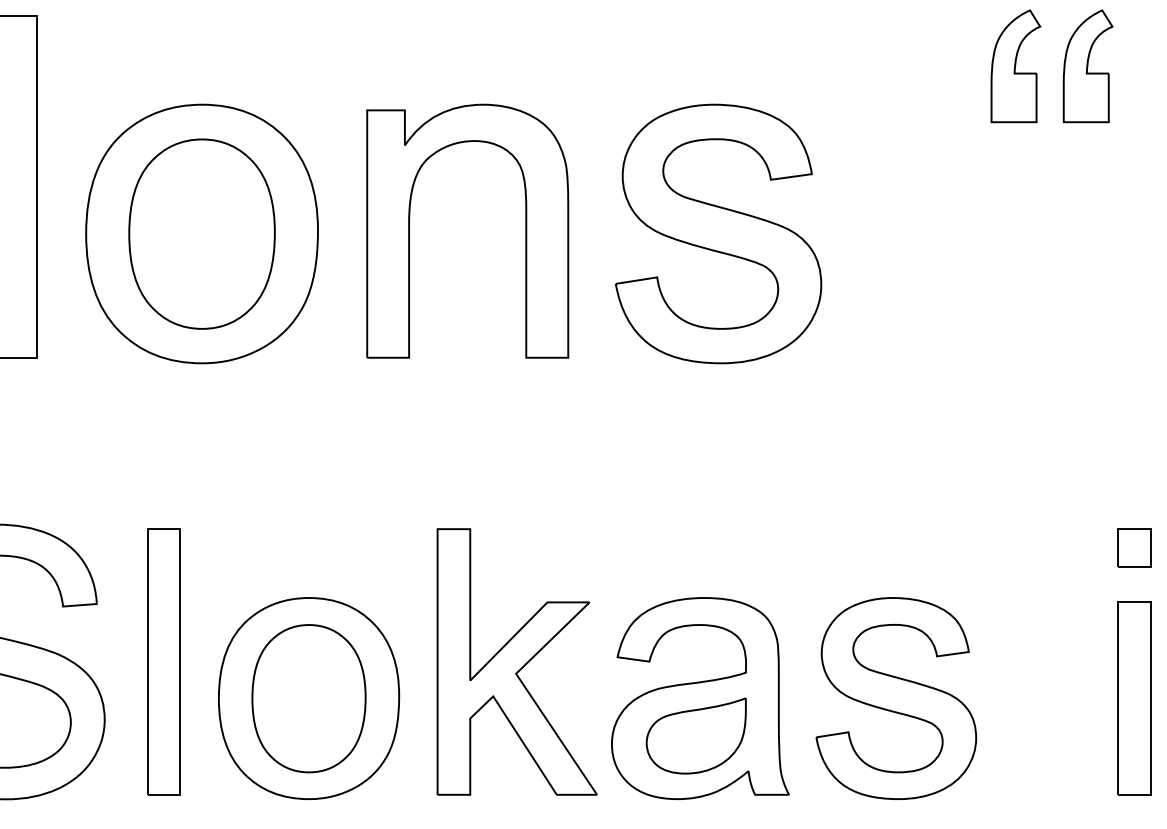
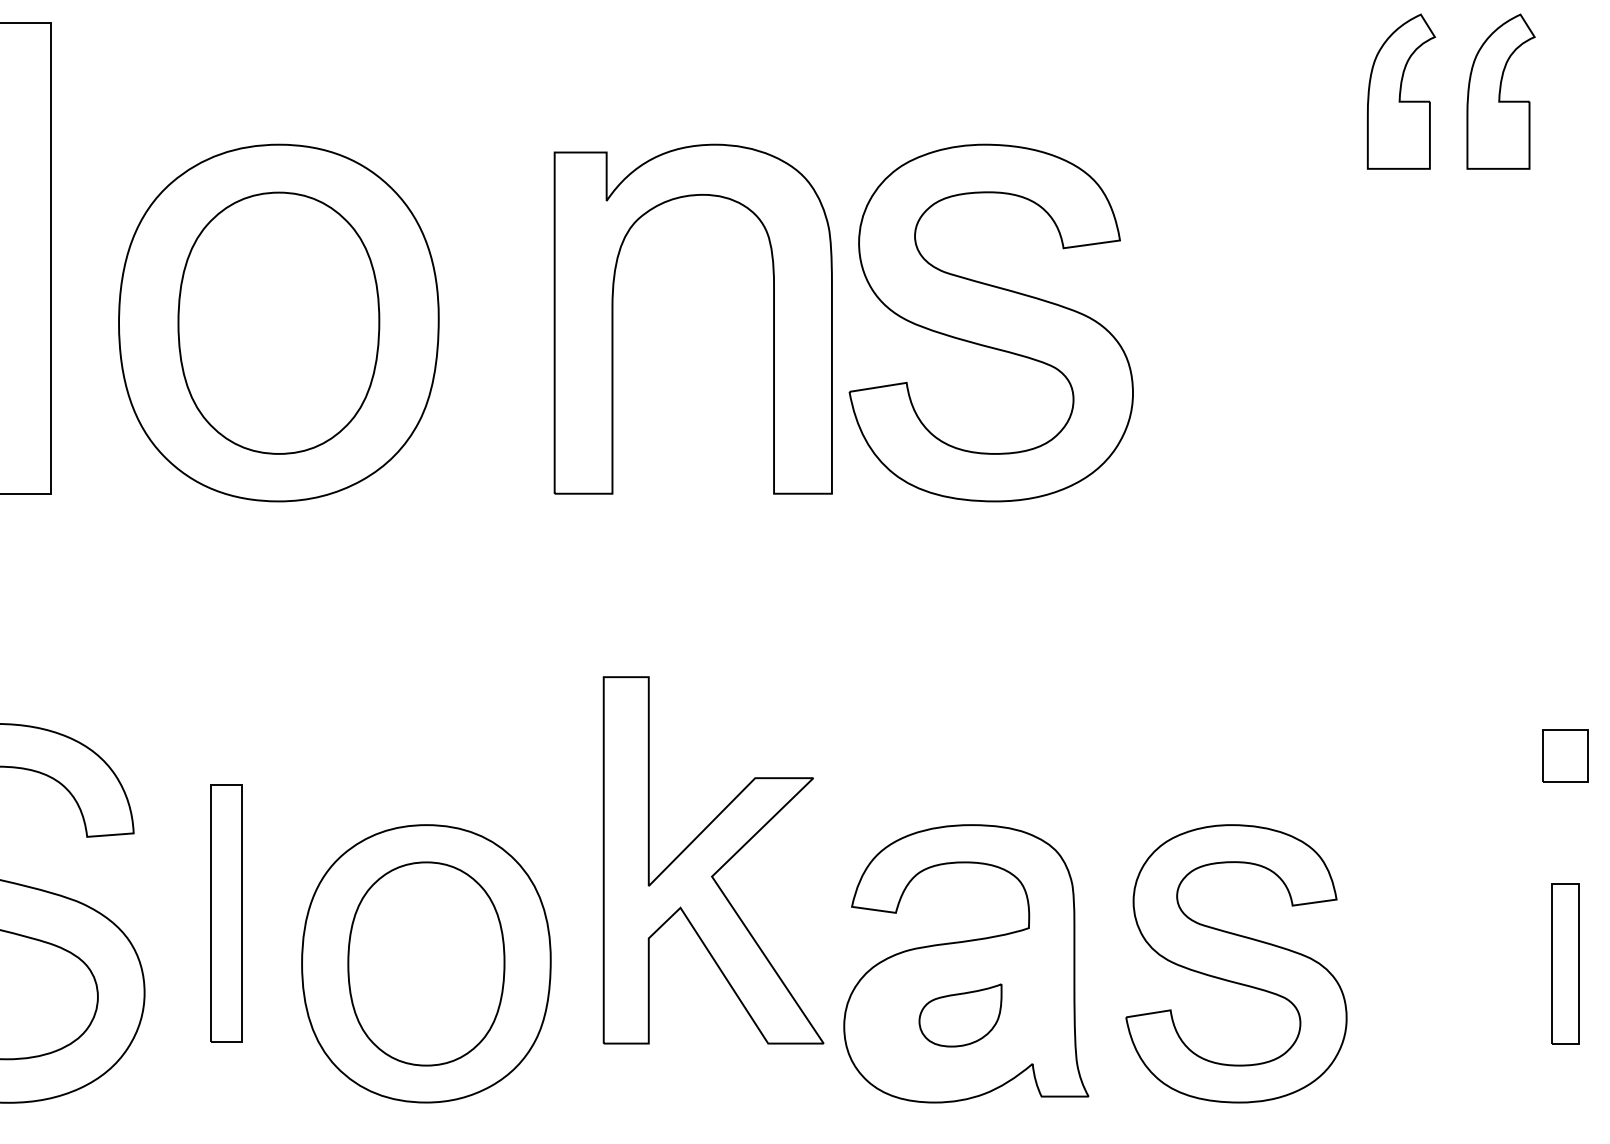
part: (409, 230) -> (613, 318), moved
part: (164, 662) -> (226, 913), size x0.7
part: (517, 662) -> (713, 860), moved
part: (1134, 698) -> (1565, 963), size x0.6
part: (696, 736) -> (960, 1015), size x0.6

